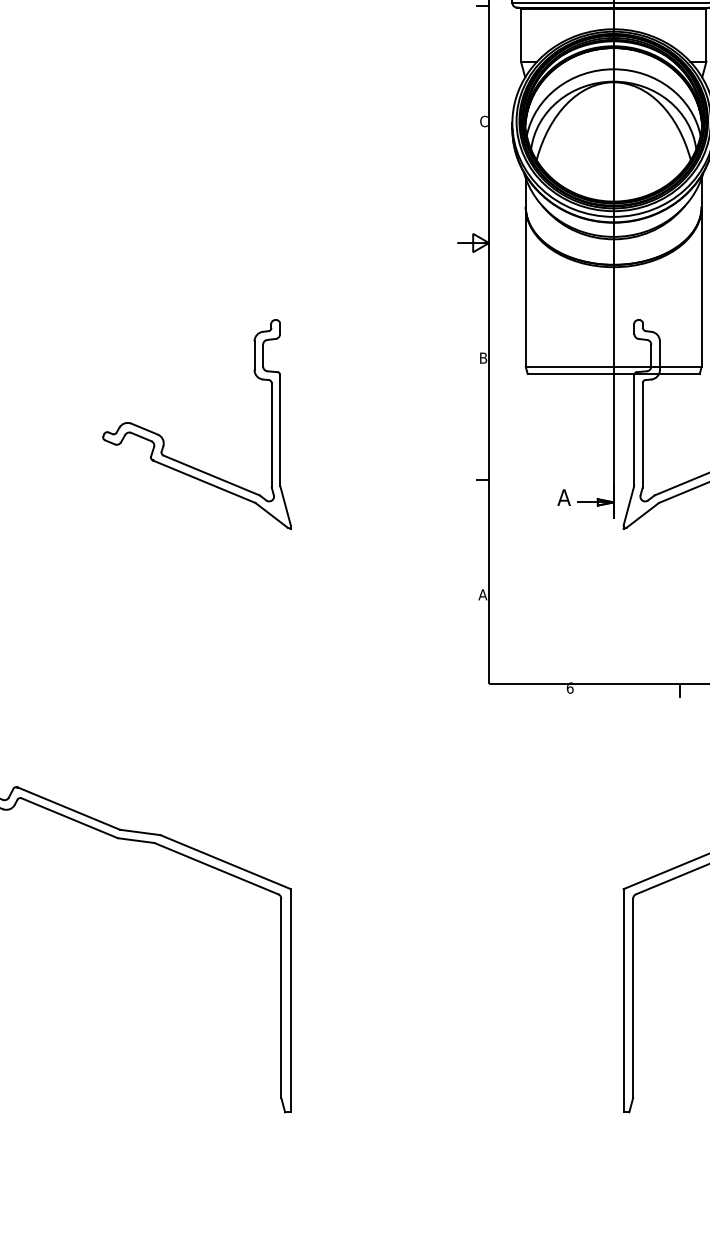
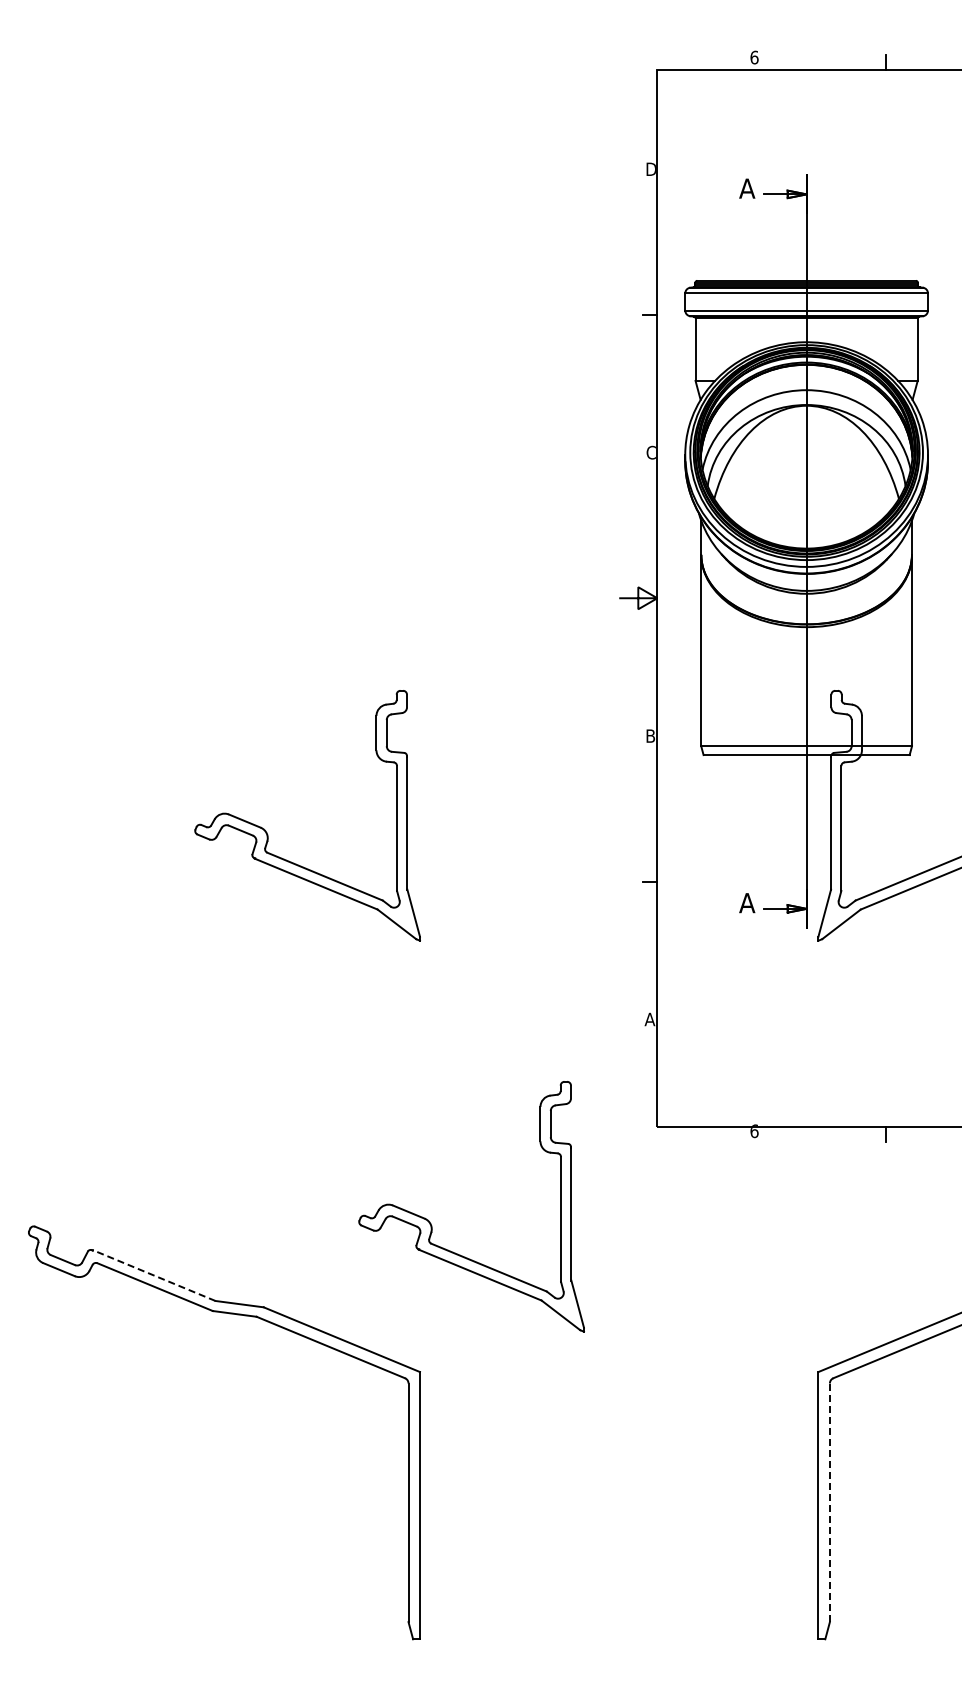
part: (301, 766) -> (432, 1225), added
line: (68, 808) -> (153, 1275), solid -> dashed
line: (632, 998) -> (829, 1502), solid -> dashed

